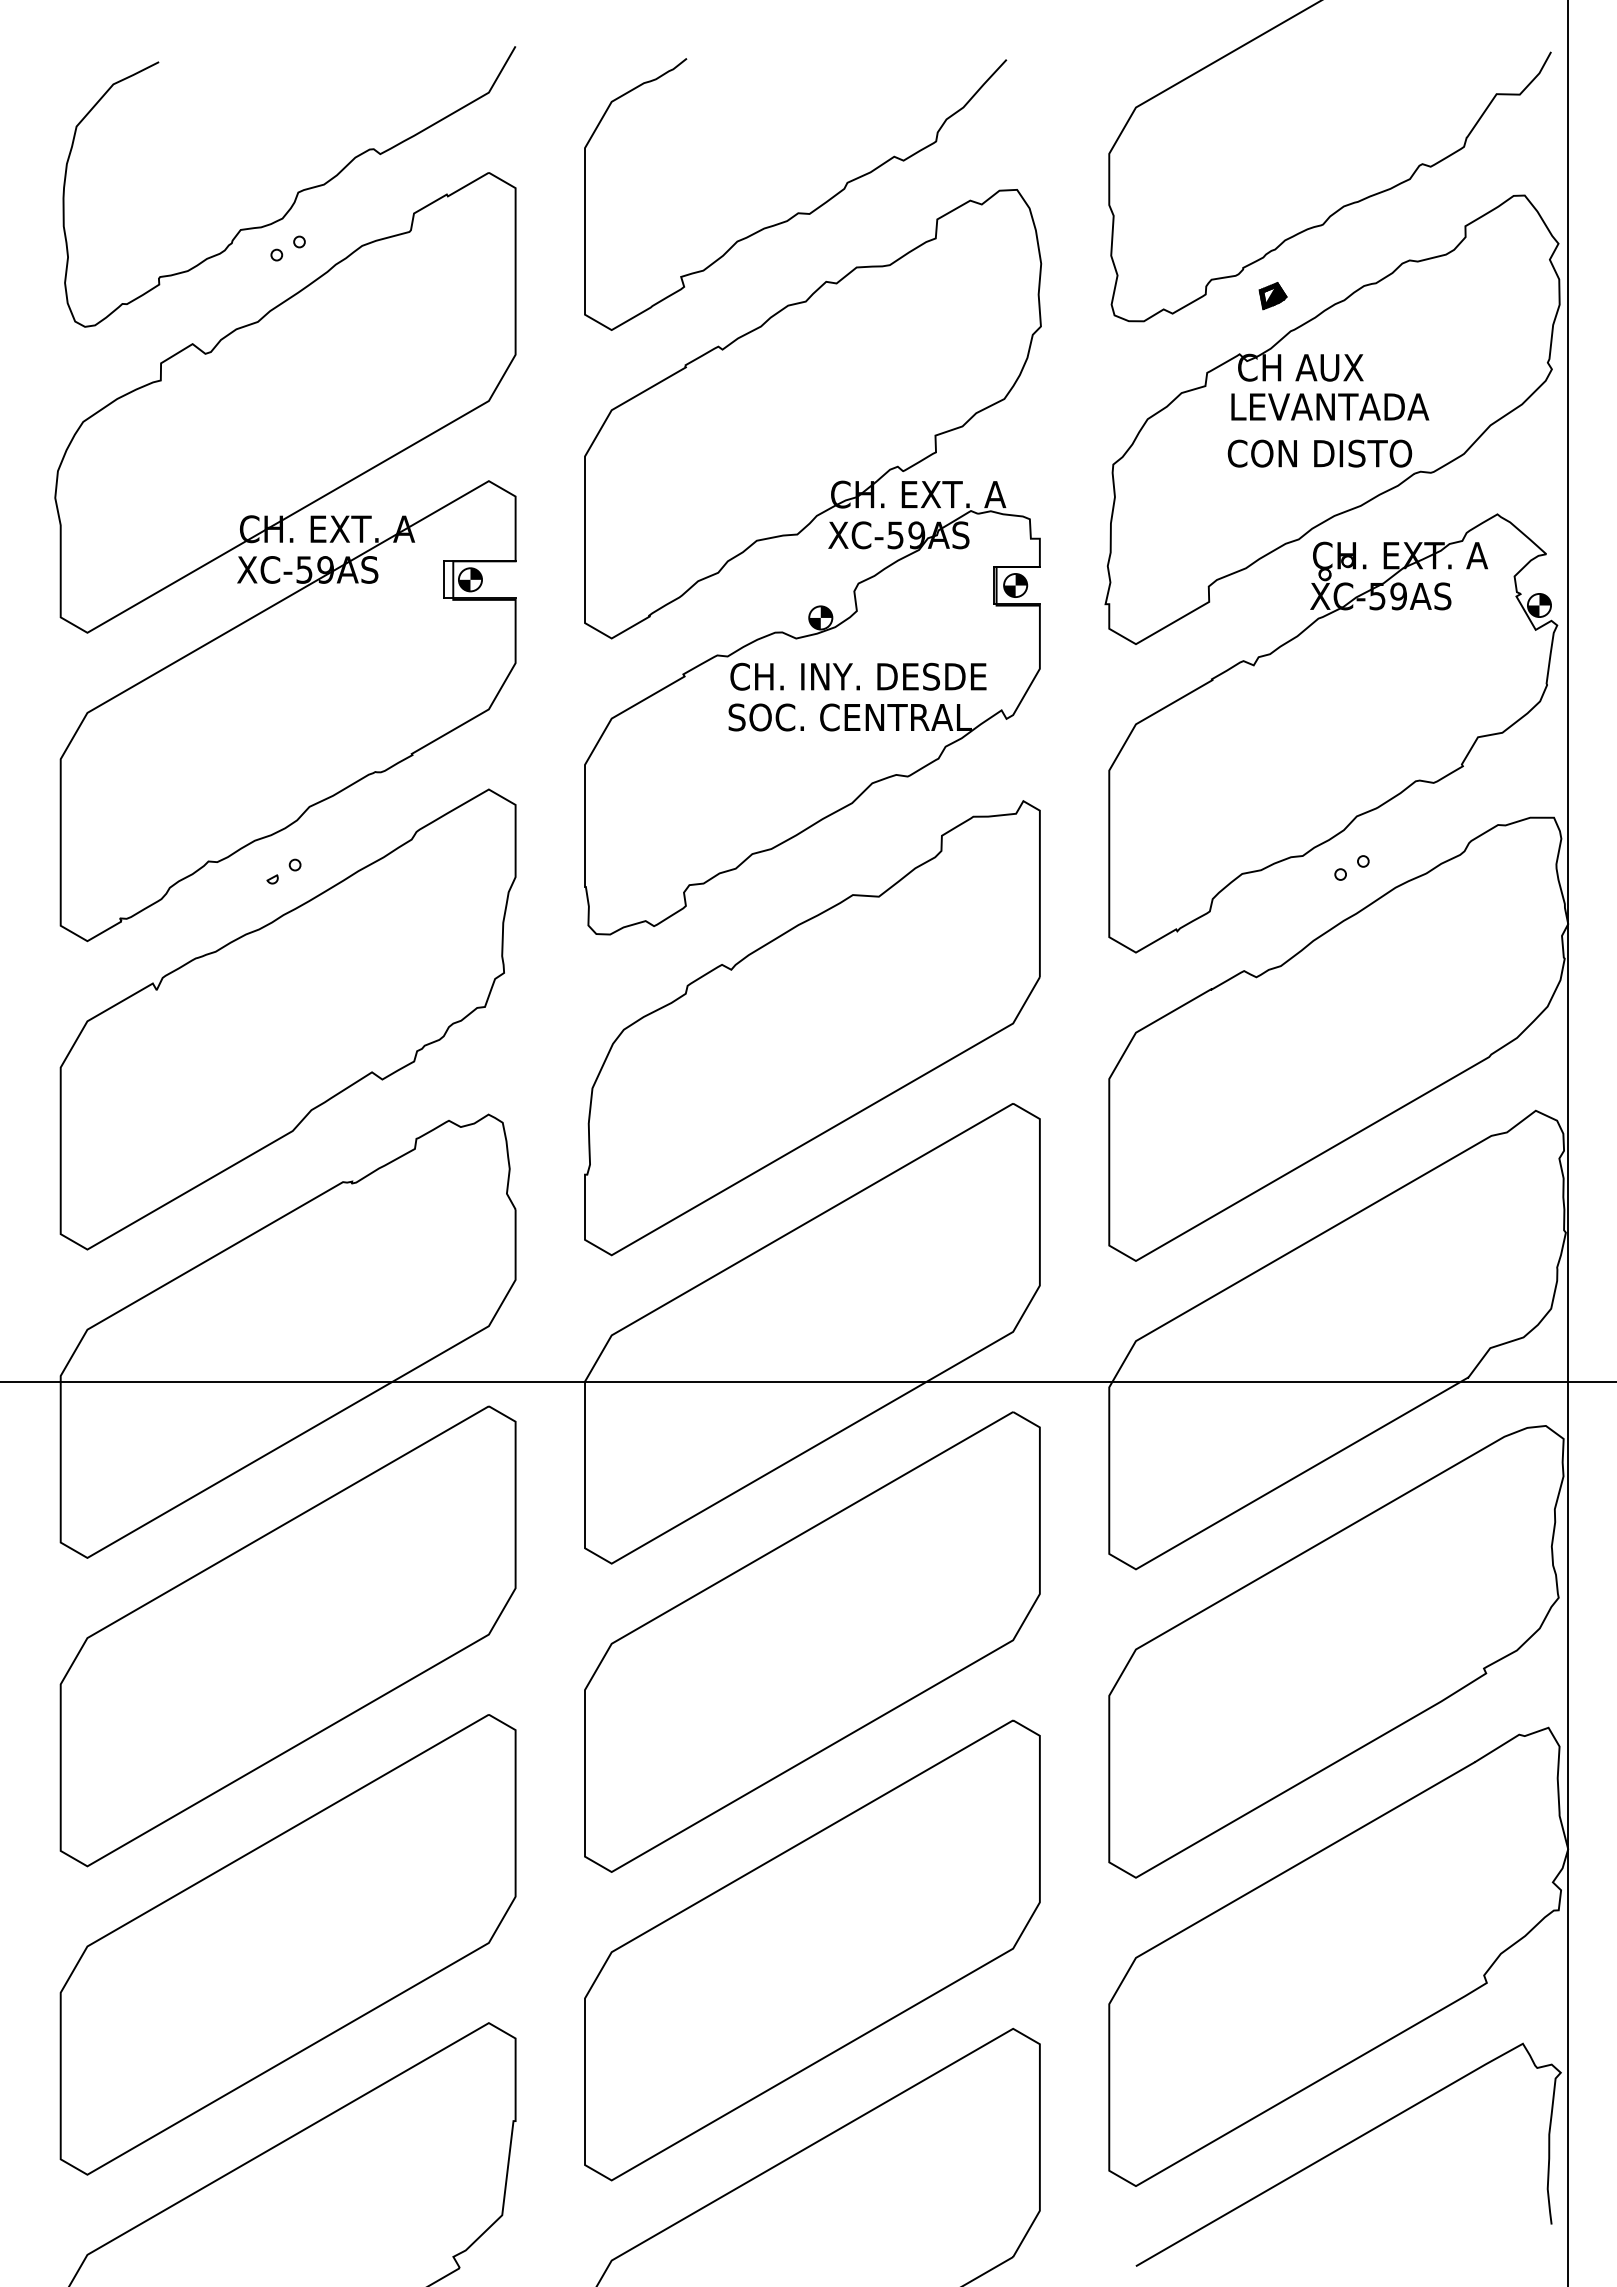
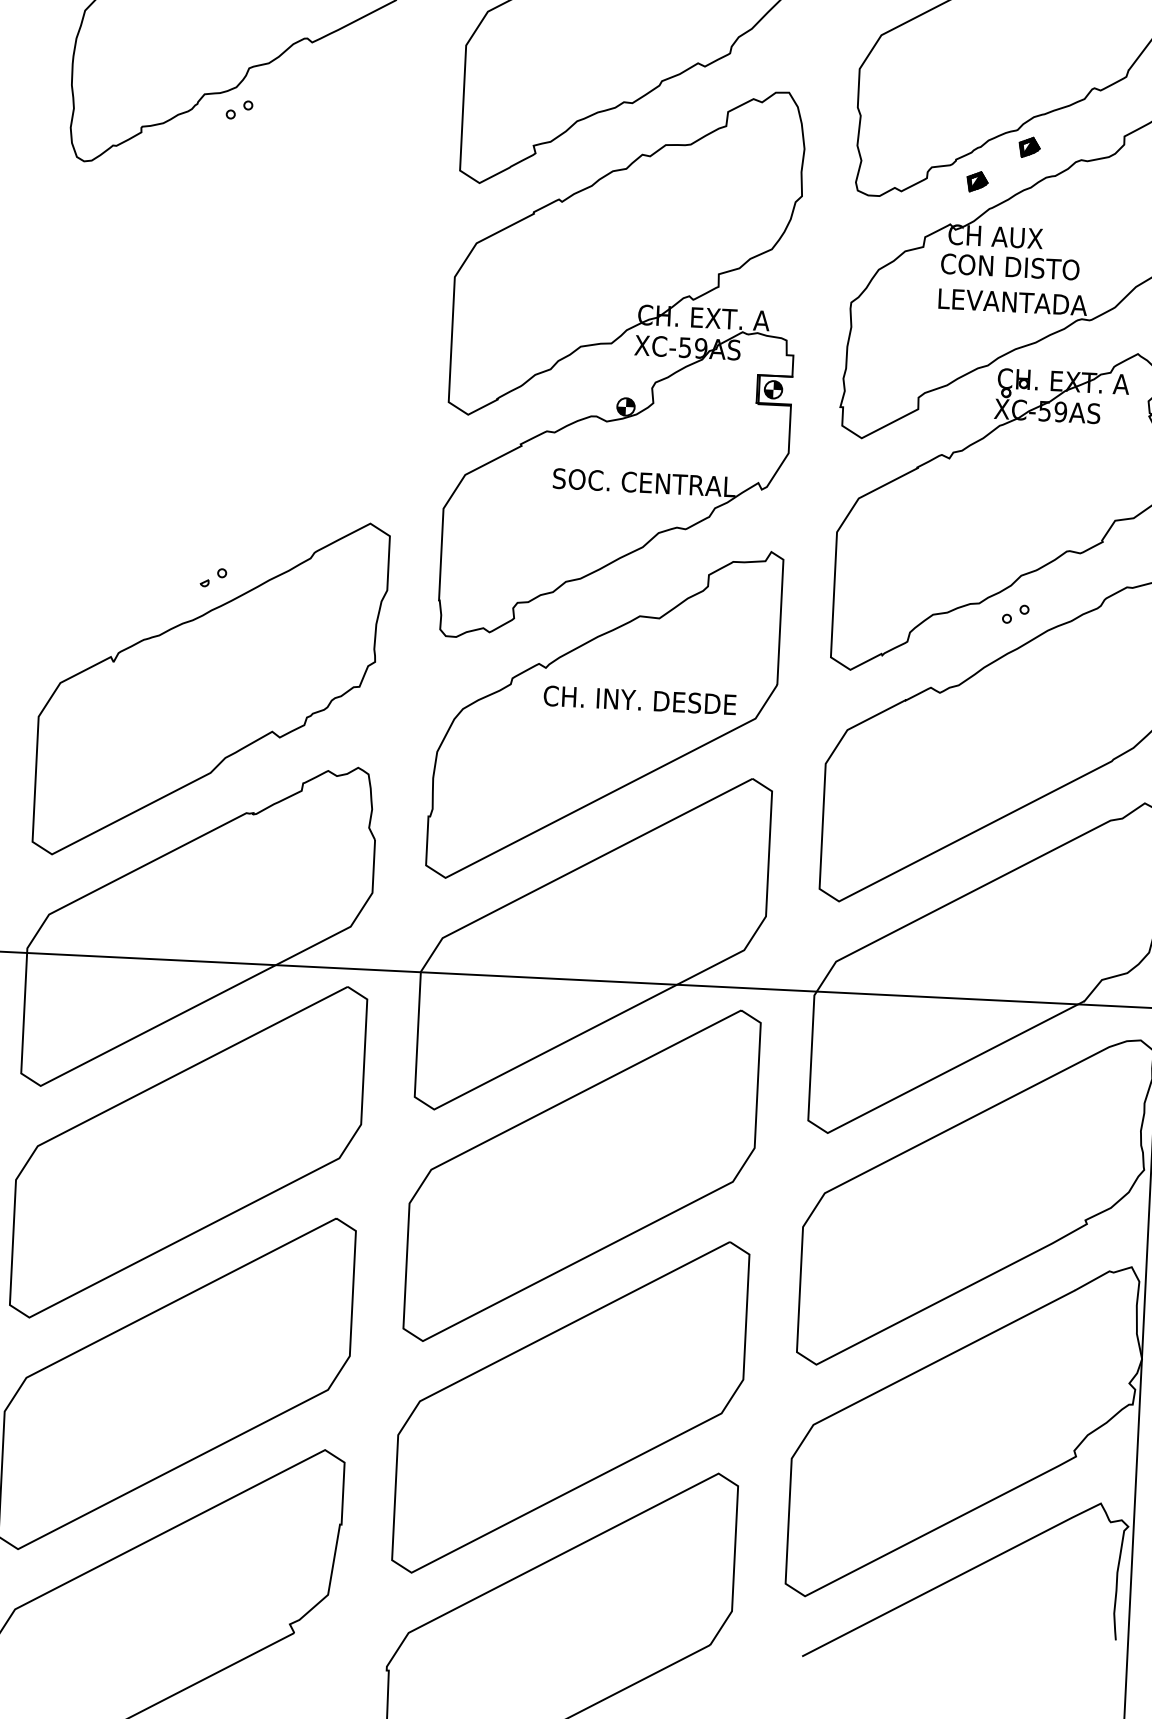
part: (1339, 247) -> (1029, 147), added
text: (1329, 406) -> (1015, 266), LEVANTADA -> CON DISTO
text: (1326, 453) -> (1011, 302), CON DISTO -> LEVANTADA
part: (285, 557) -> (226, 341), removed
text: (858, 676) -> (640, 700), moved

